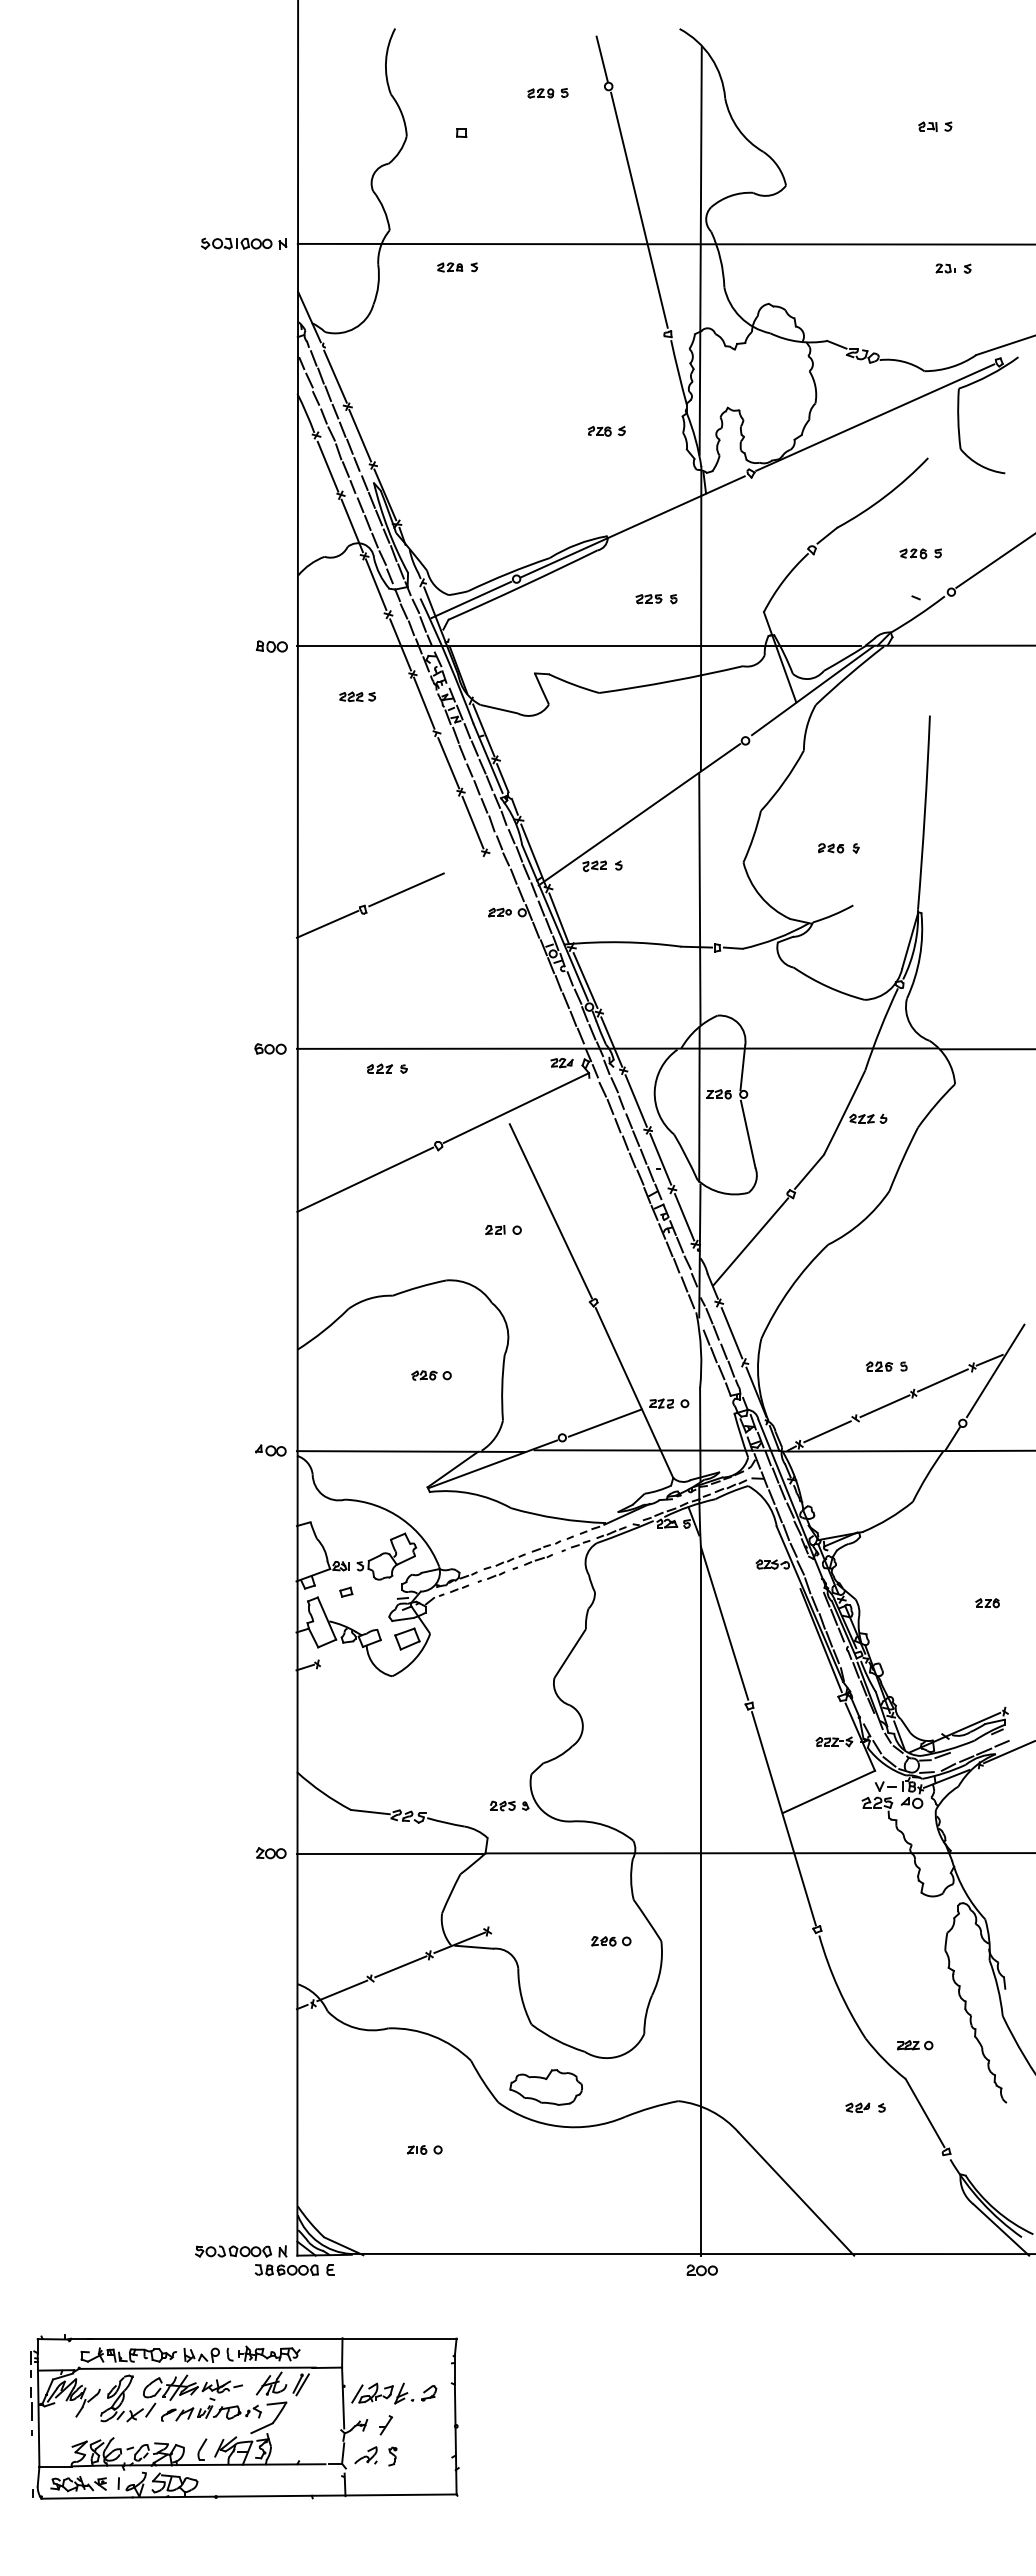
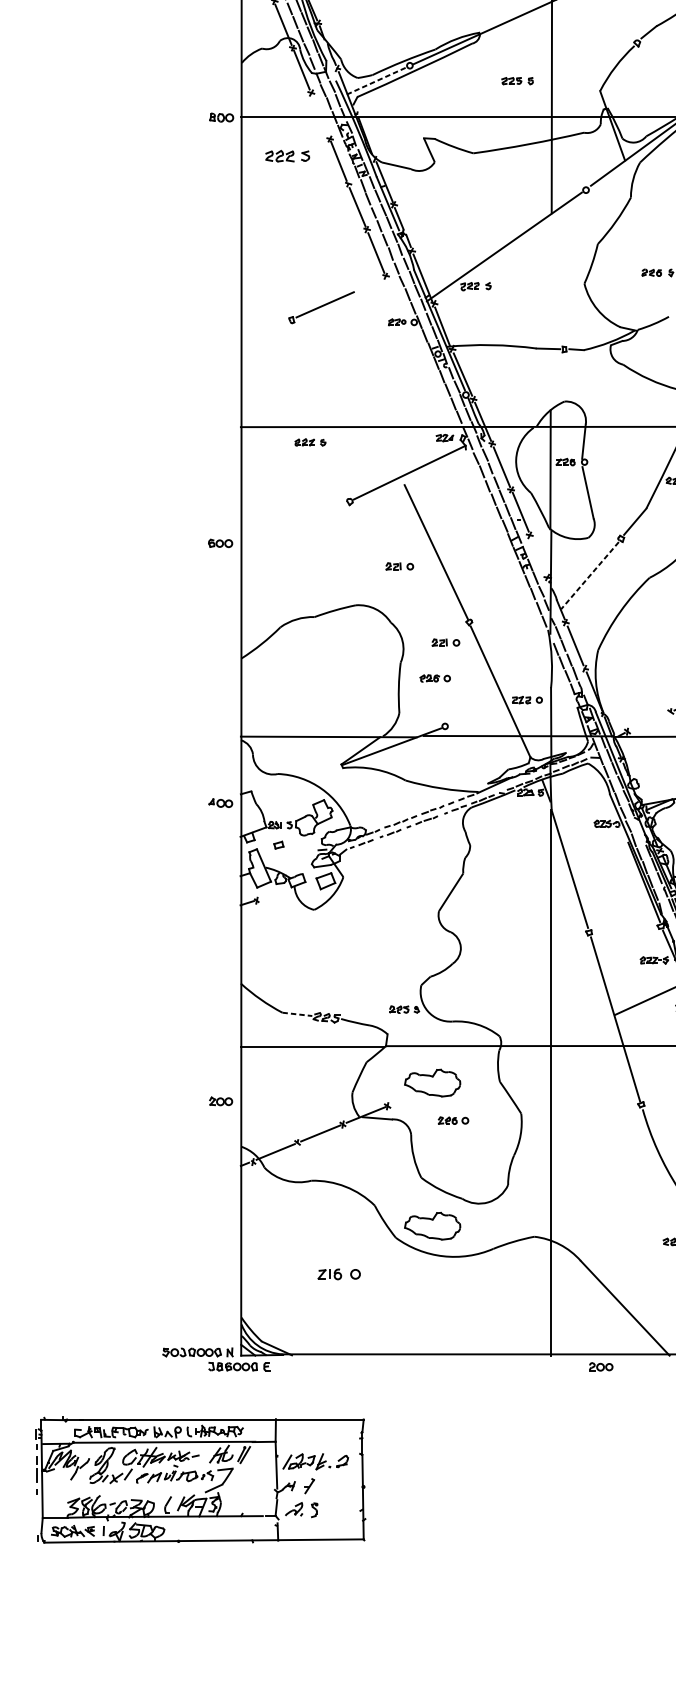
line: (471, 600) -> (375, 82), solid -> dashed
line: (400, 644) -> (320, 116), removed
part: (357, 696) -> (287, 156), size x1.6
line: (699, 899) -> (550, 312), removed
line: (327, 923) -> (264, 330), removed
part: (270, 1048) -> (220, 543), moved
line: (365, 1179) -> (293, 527), removed
line: (684, 1217) -> (539, 556), removed
line: (750, 1241) -> (589, 575), solid -> dashed
part: (563, 1329) -> (445, 643), added
part: (431, 1375) -> (435, 678), moved
line: (604, 1422) -> (477, 714), removed
line: (827, 1431) -> (649, 721), removed
part: (270, 1450) -> (220, 803), moved
line: (370, 1812) -> (297, 1014), solid -> dashed
part: (271, 1853) -> (221, 1101), moved
part: (545, 1901) -> (432, 1083), added
part: (611, 1941) -> (453, 1120), moved
part: (424, 2149) -> (339, 1273), size x1.6
part: (701, 2270) -> (600, 1367), moved

